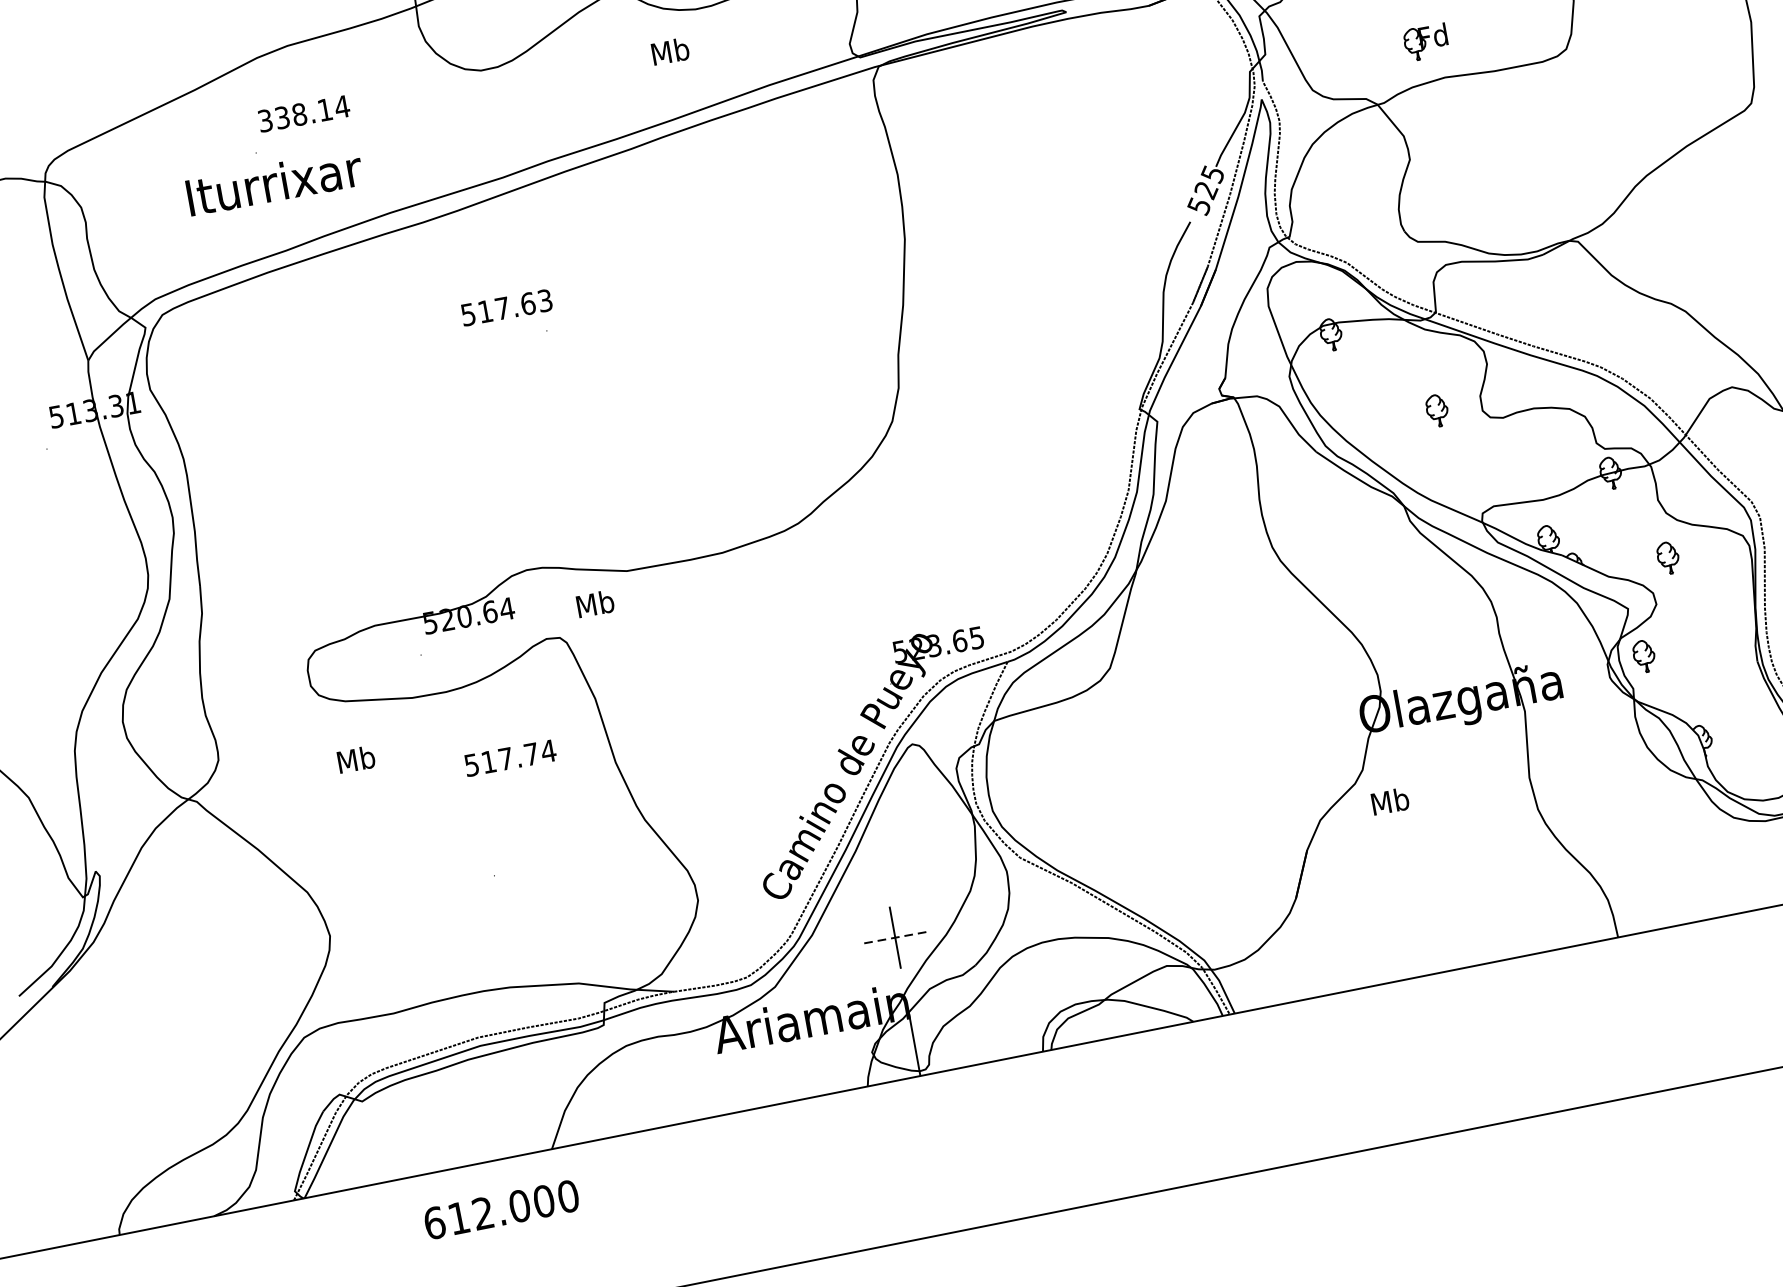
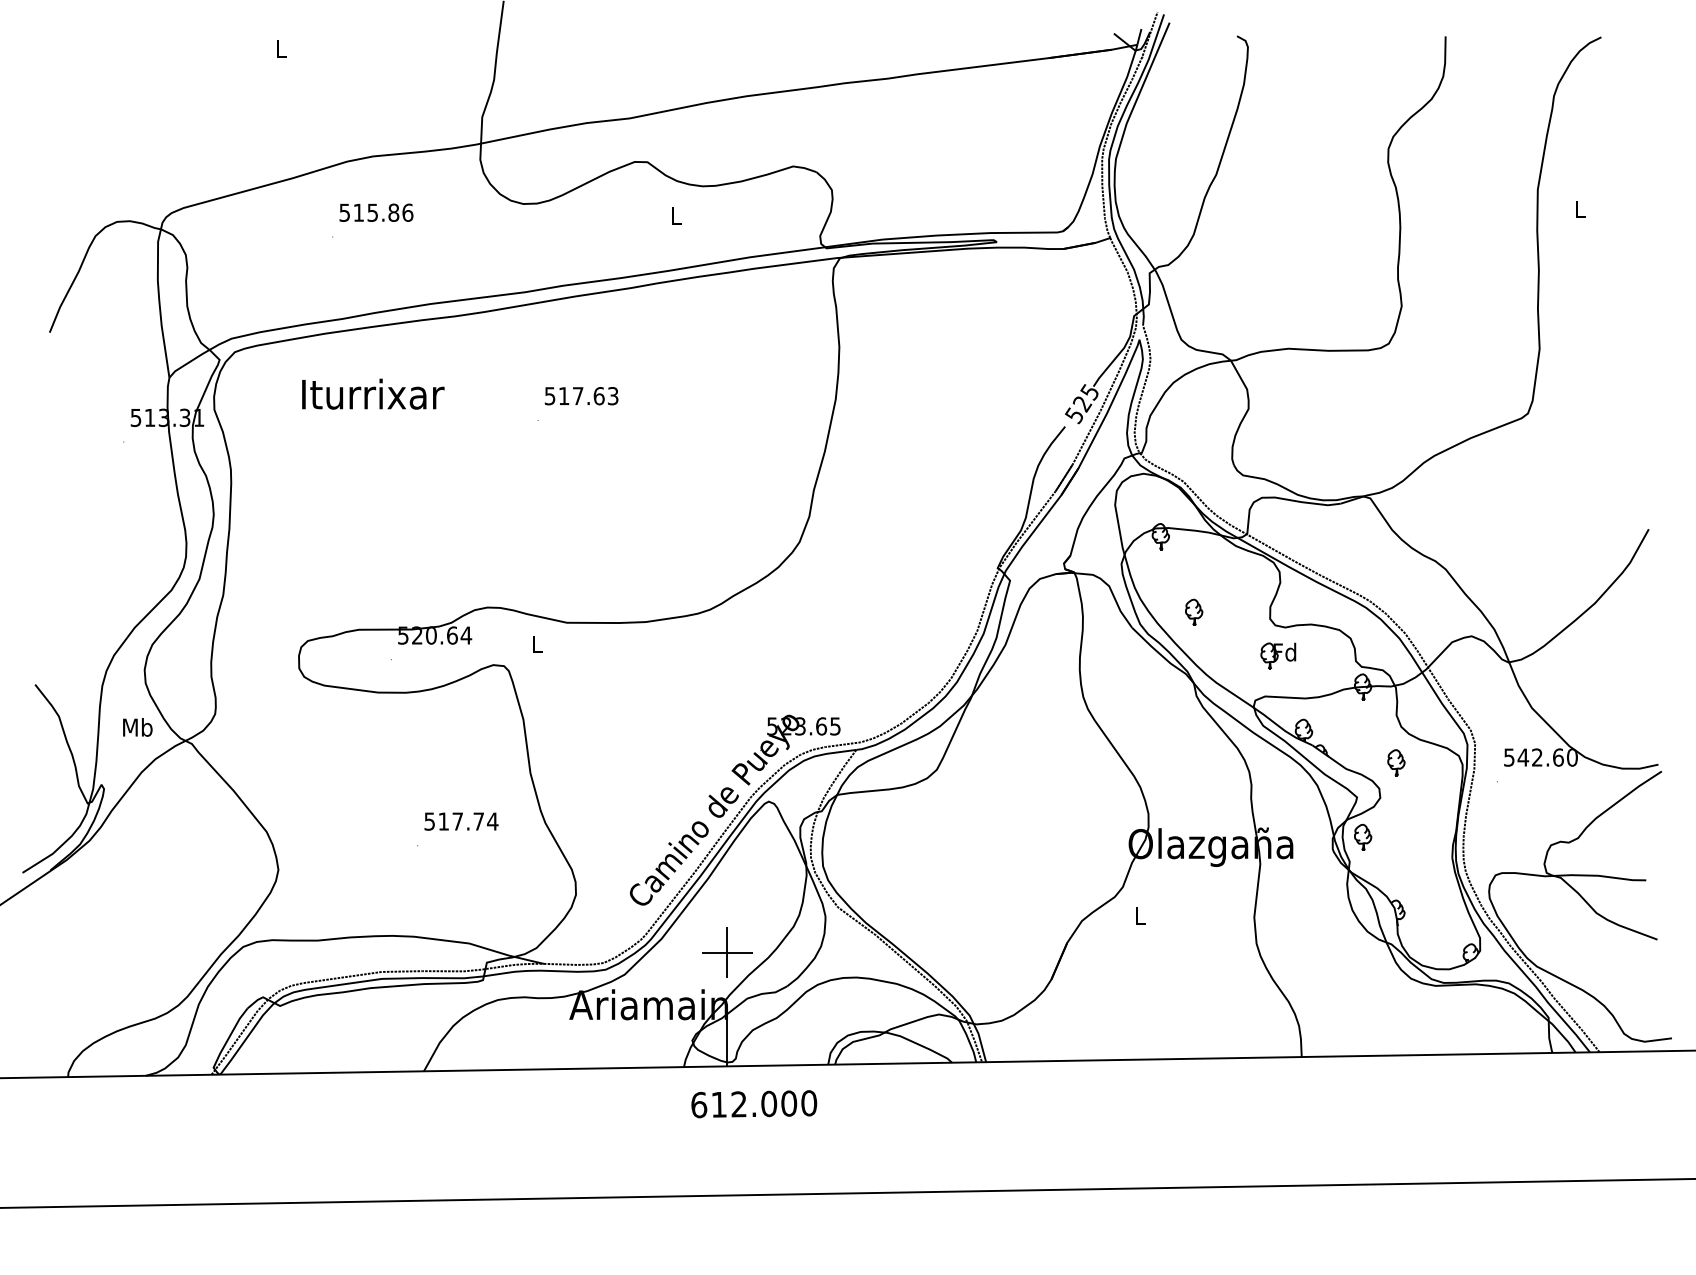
part: (1426, 41) -> (1278, 655), moved
text: (670, 50) -> (676, 215), Mb -> L
text: (303, 113) -> (376, 212), 338.14 -> 515.86
text: (274, 181) -> (373, 393), moved
text: (506, 308) -> (581, 396), moved
part: (1437, 409) -> (1194, 611), moved
text: (595, 602) -> (537, 643), Mb -> L
text: (510, 758) -> (461, 821), moved
text: (355, 759) -> (137, 727), moved
text: (1390, 800) -> (1140, 915), Mb -> L
line: (895, 937) -> (727, 952), dashed -> solid
text: (502, 1210) -> (754, 1104), moved

